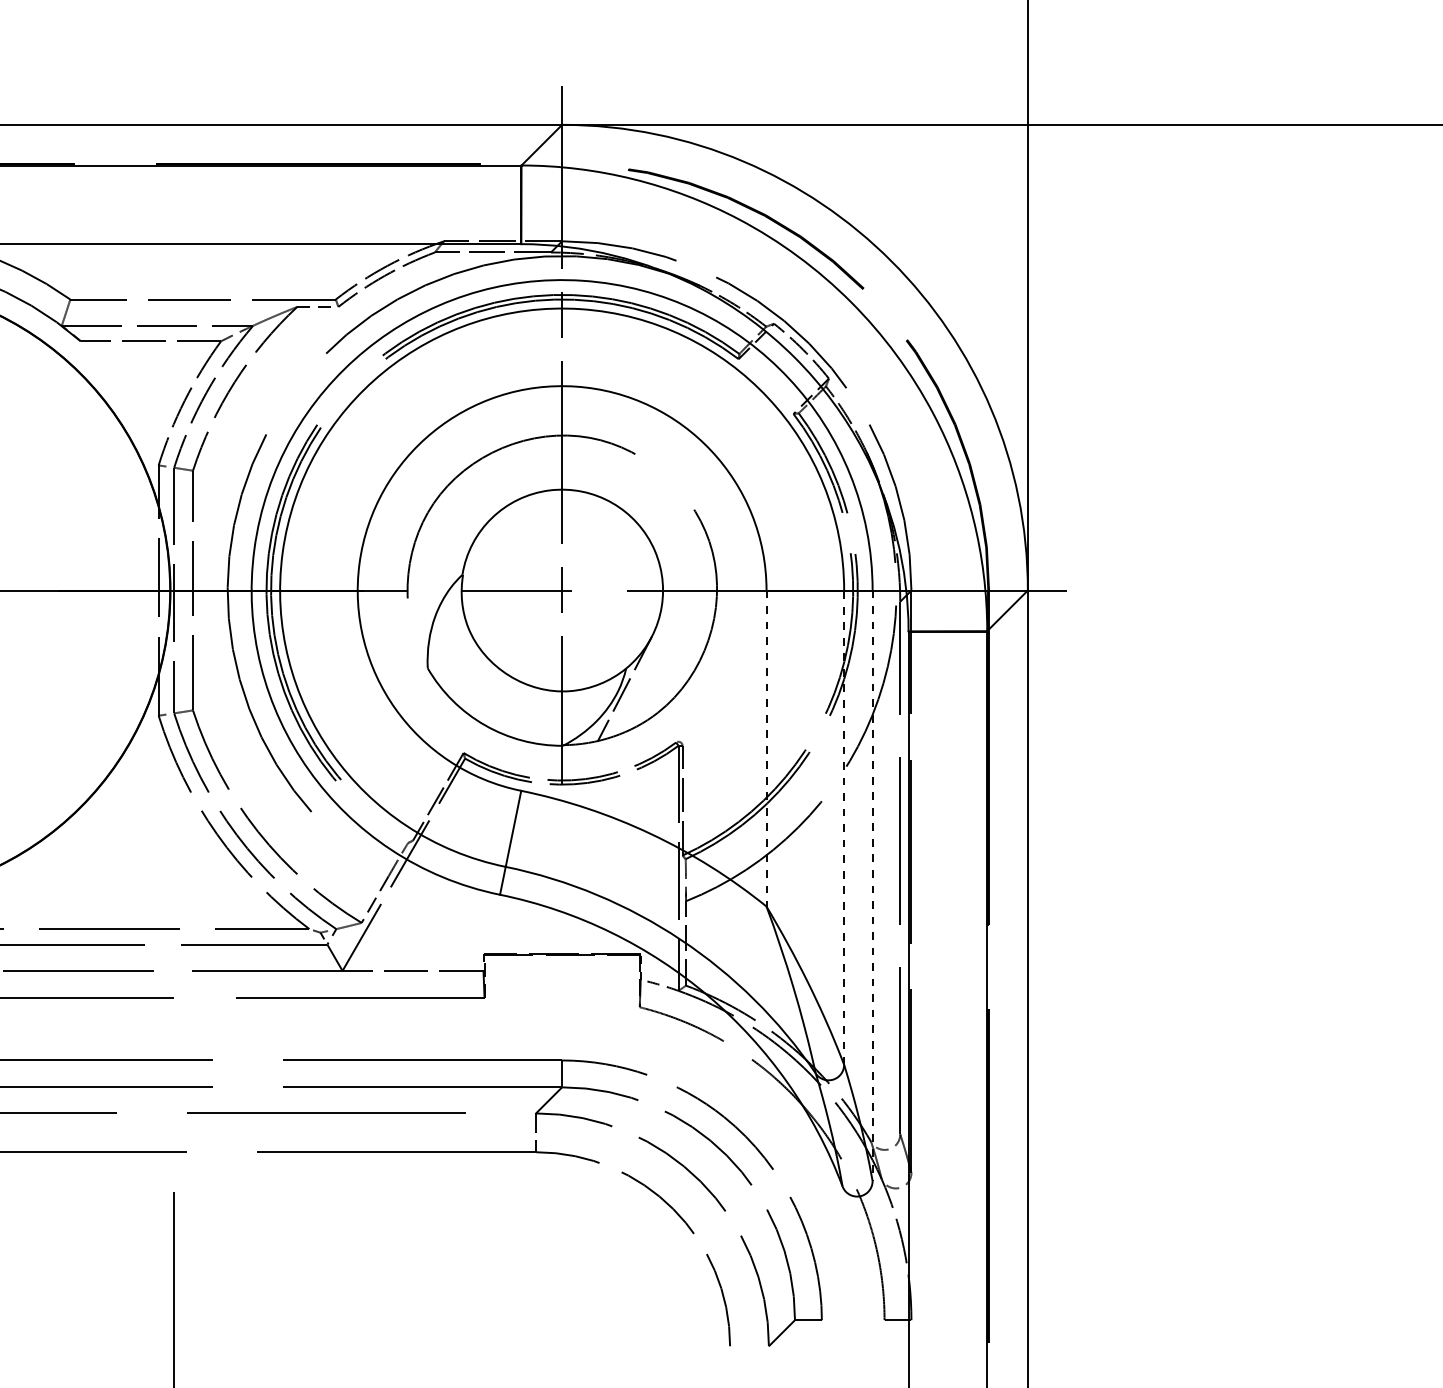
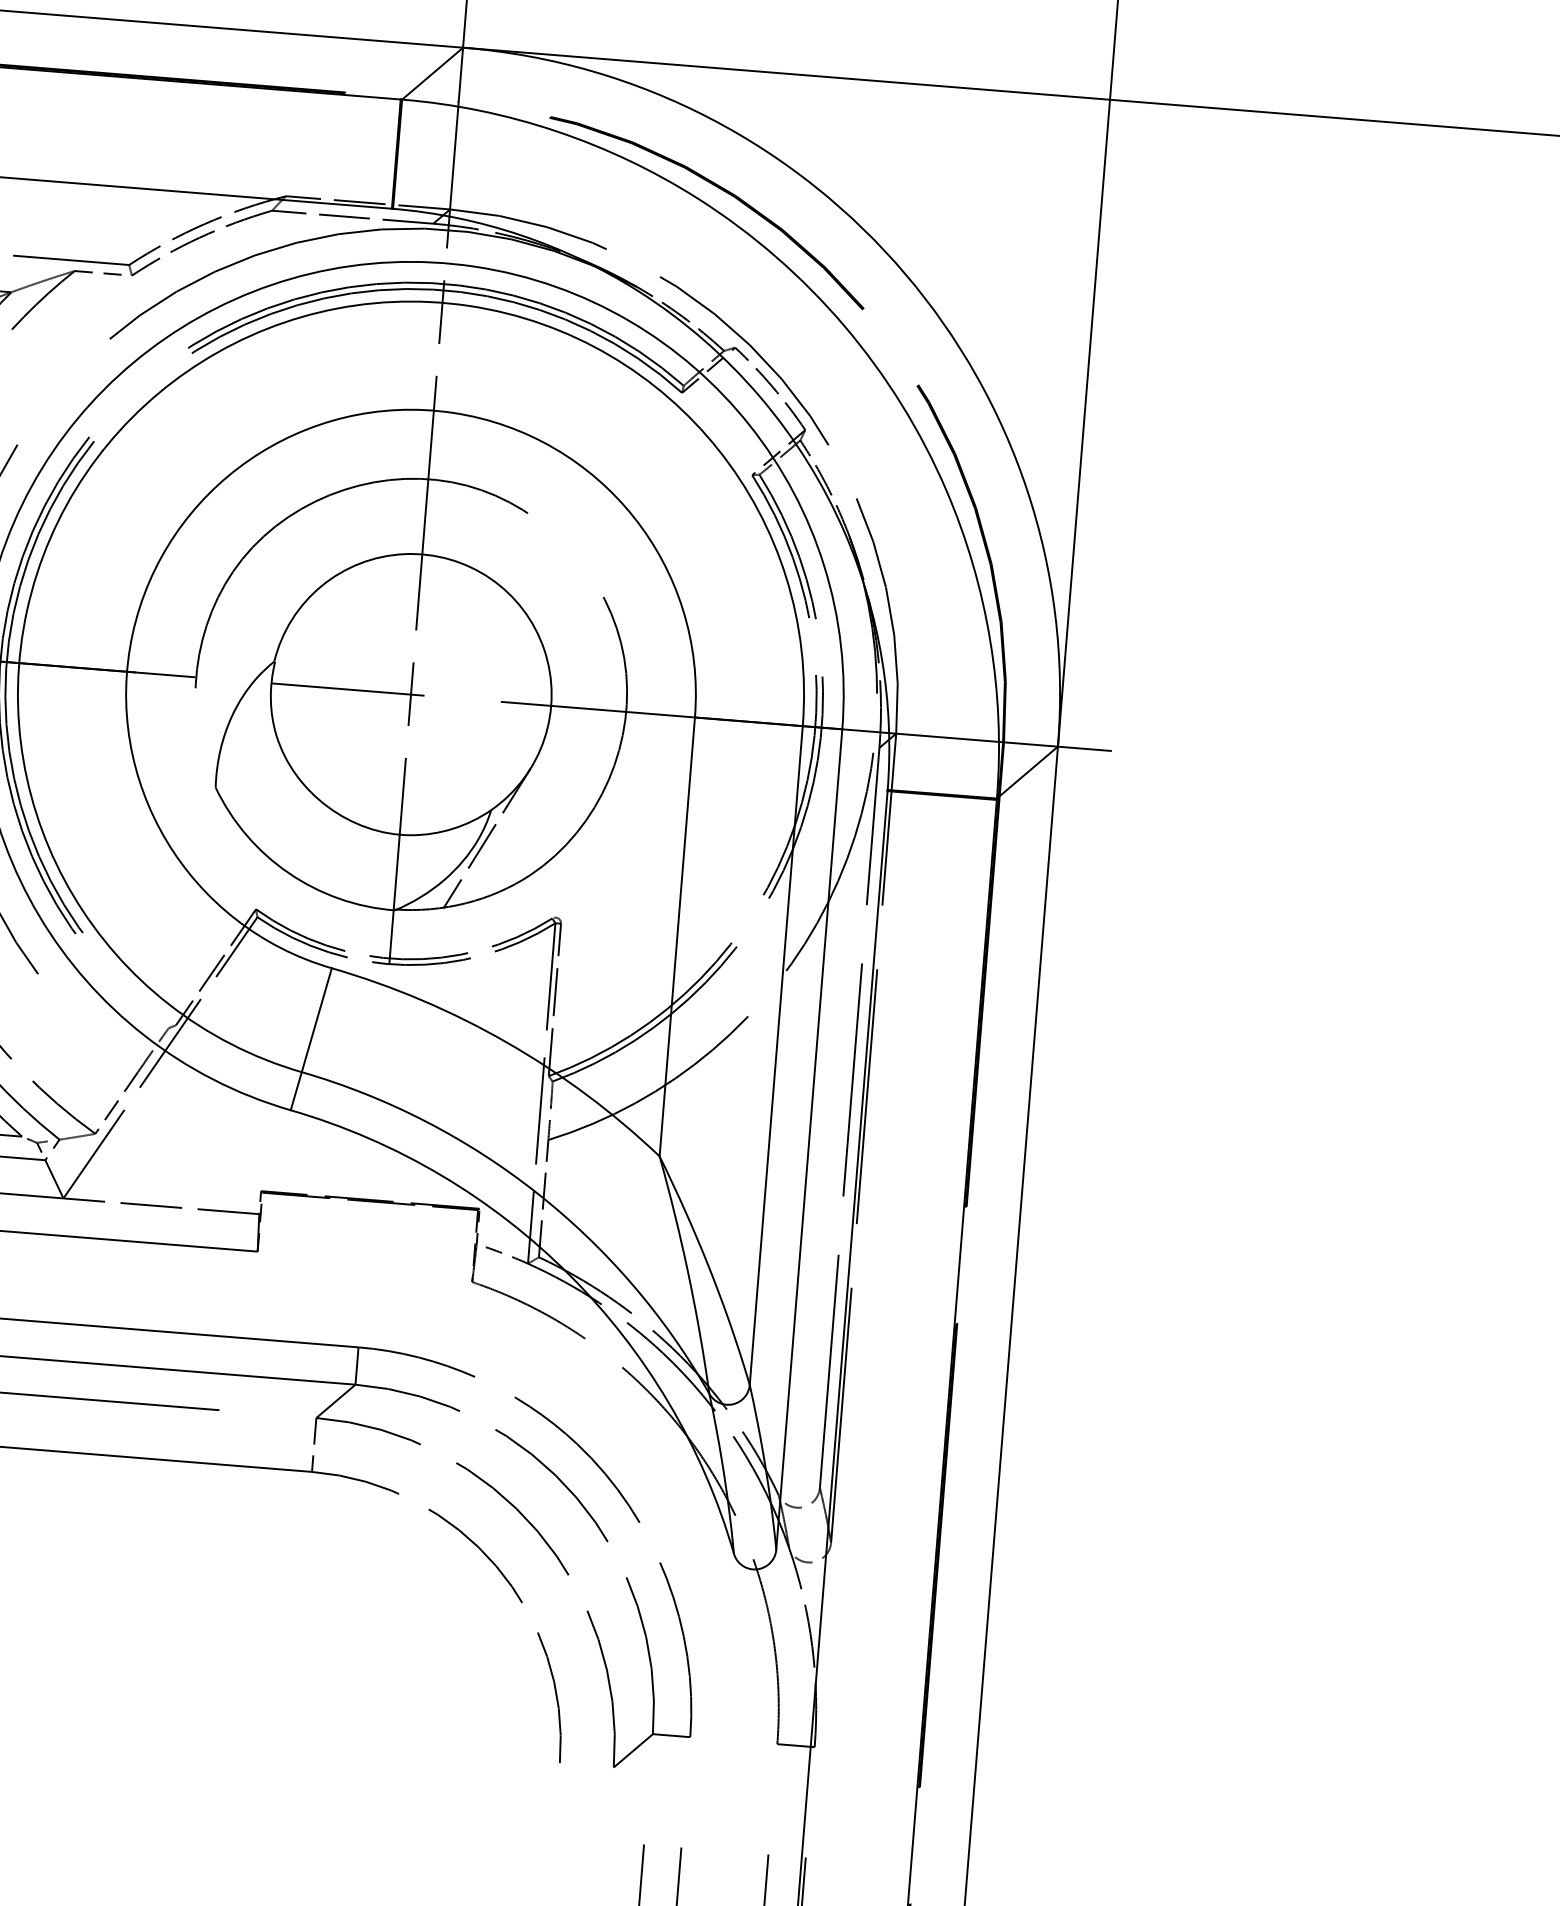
line: (766, 748) -> (677, 936), dashed -> solid
line: (844, 827) -> (776, 1055), dashed -> solid
line: (872, 886) -> (809, 1140), dashed -> solid

